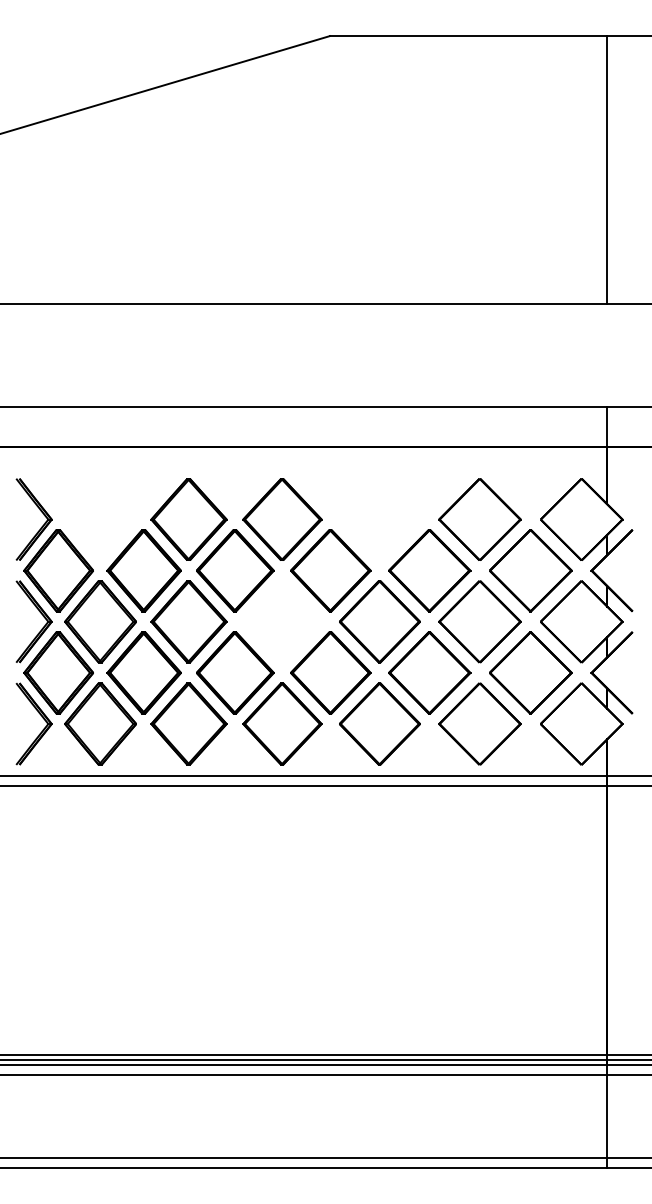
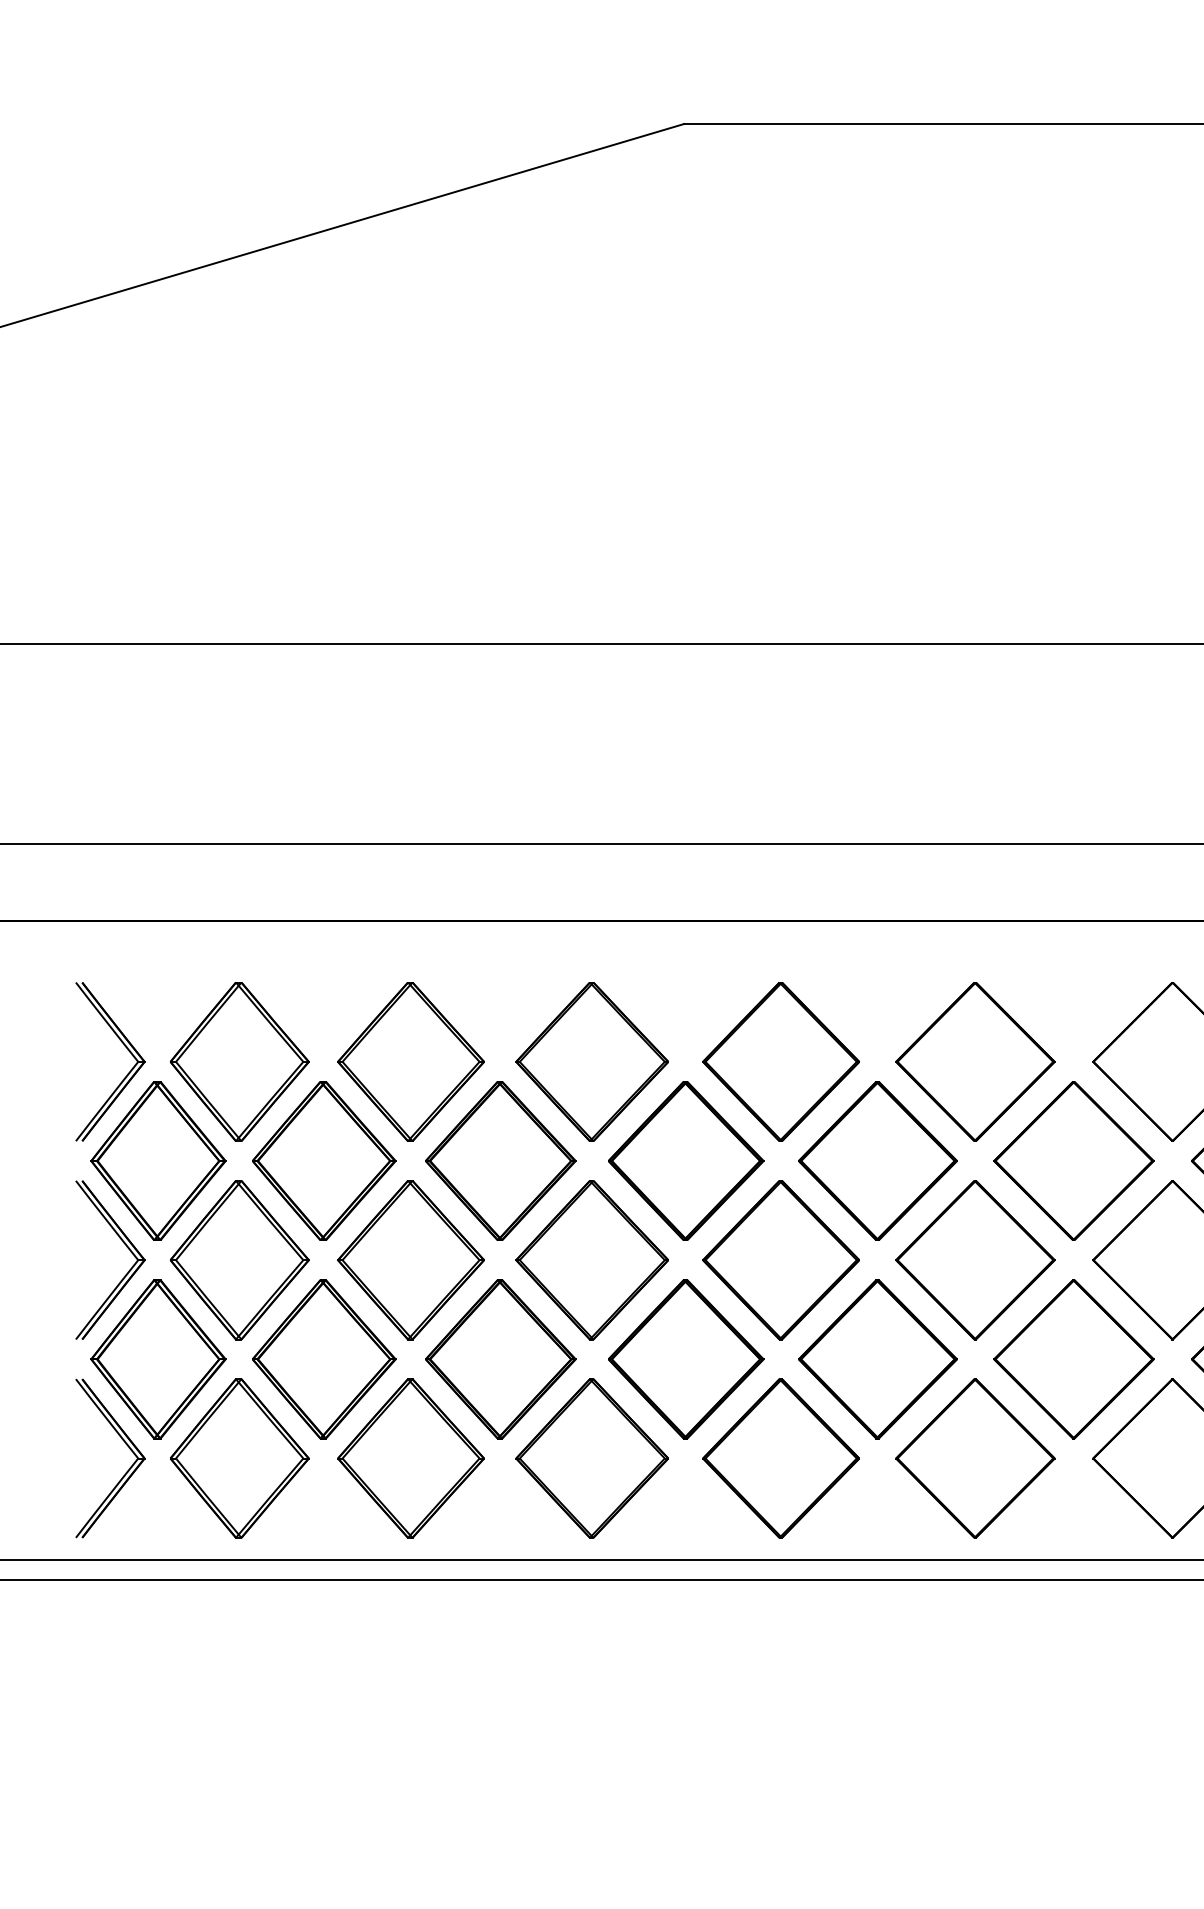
part: (100, 519) -> (239, 1061), added
part: (379, 519) -> (780, 1061), added
part: (282, 621) -> (592, 1259), added

